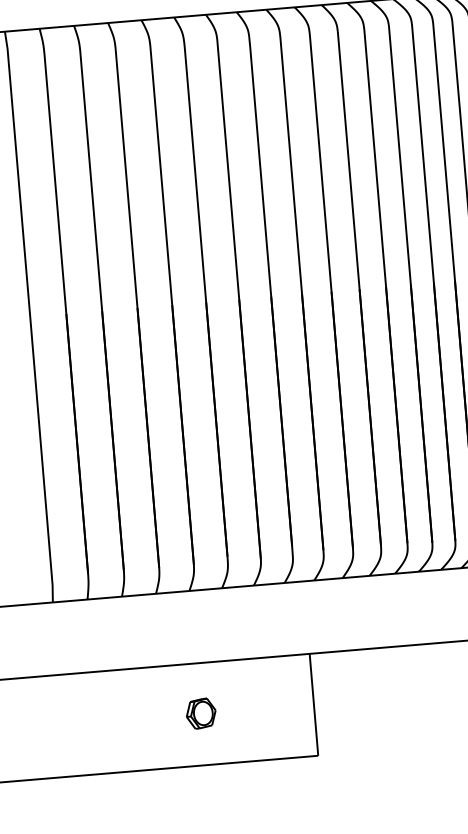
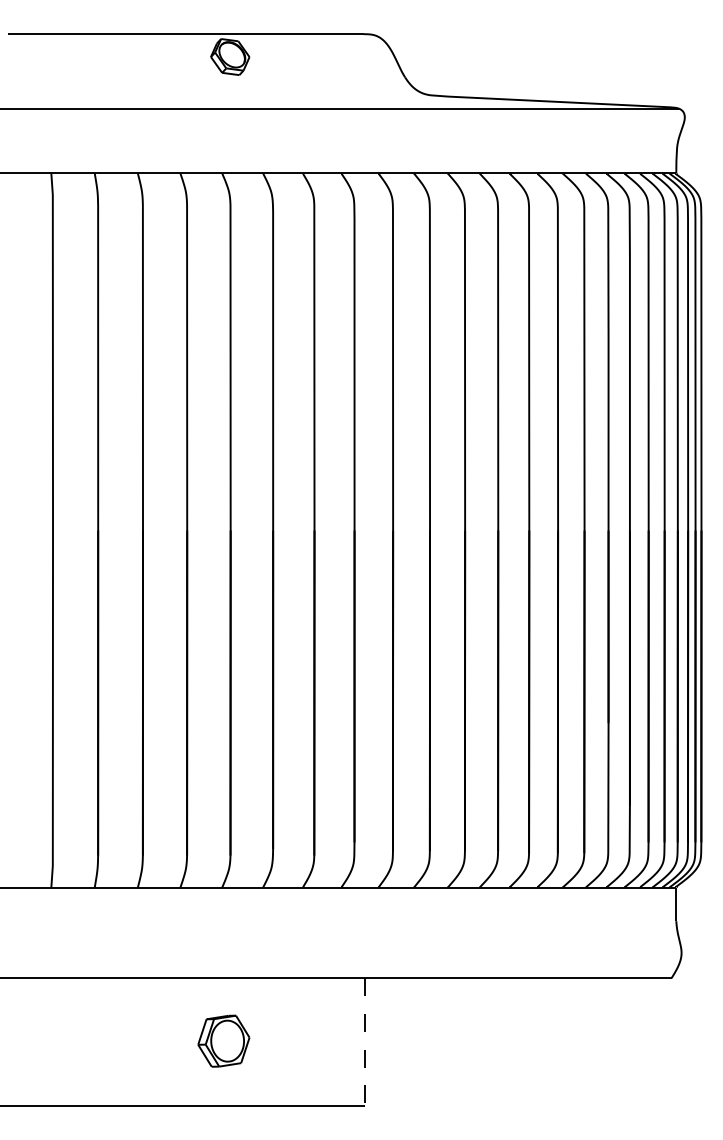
line: (314, 705) -> (365, 1042), solid -> dashed
part: (201, 713) -> (224, 1041), size x1.4

